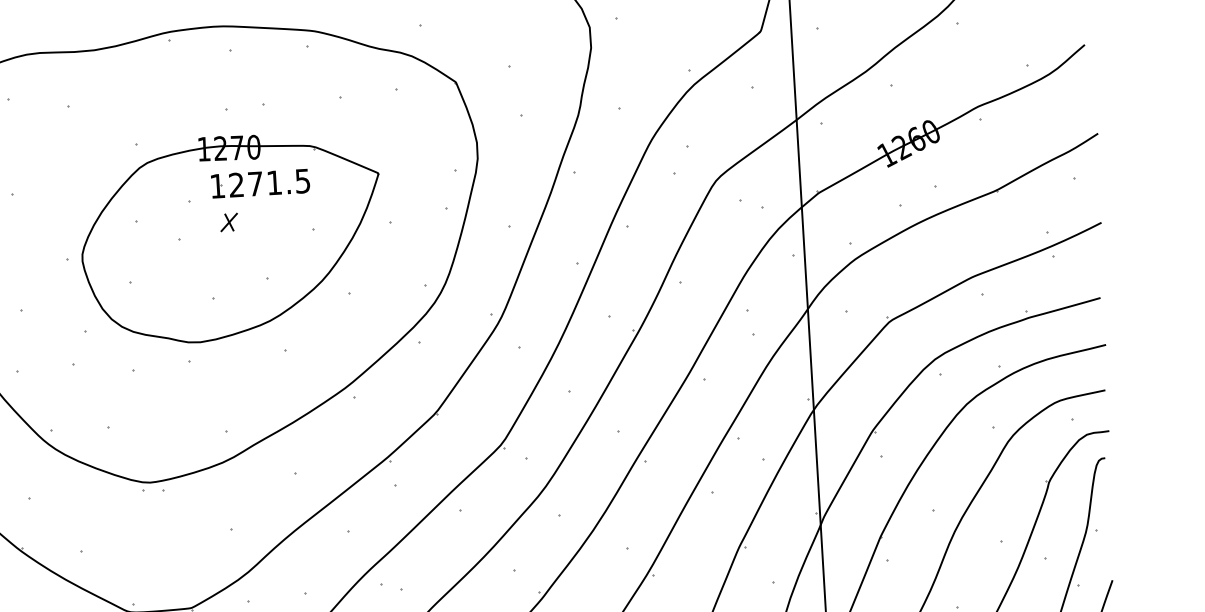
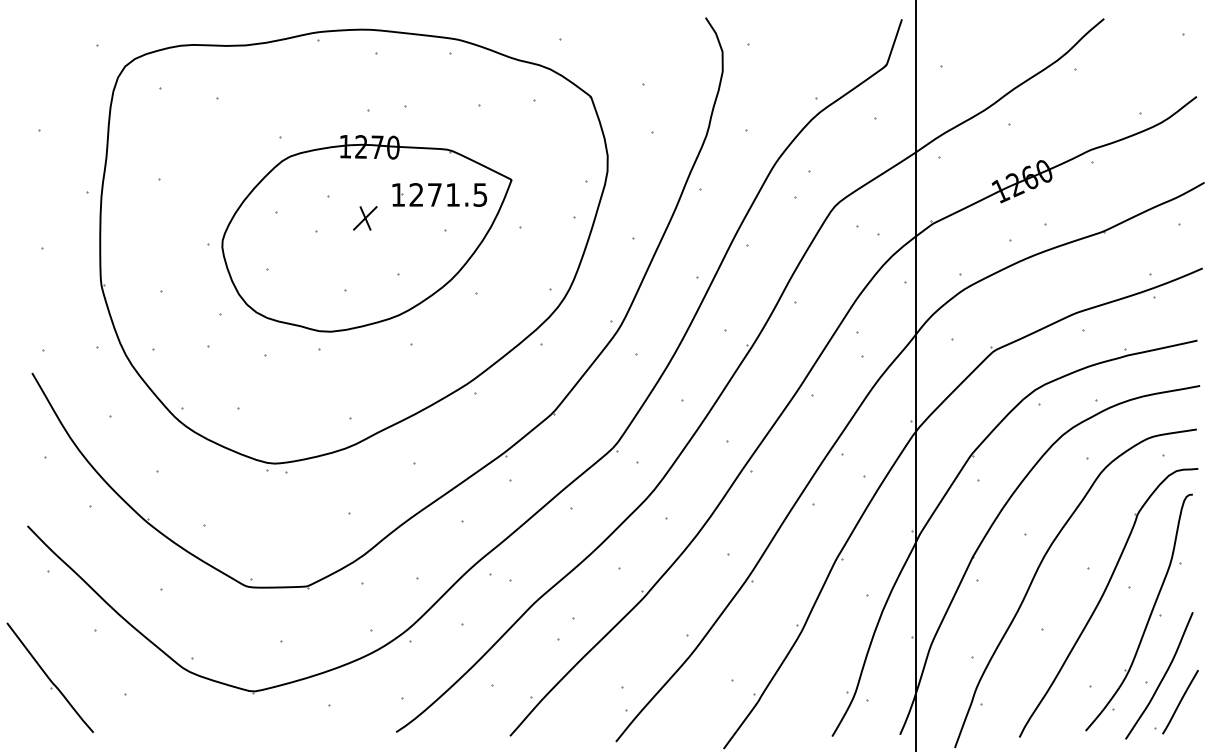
part: (260, 183) -> (439, 194), moved
part: (229, 222) -> (365, 218), size x1.43

